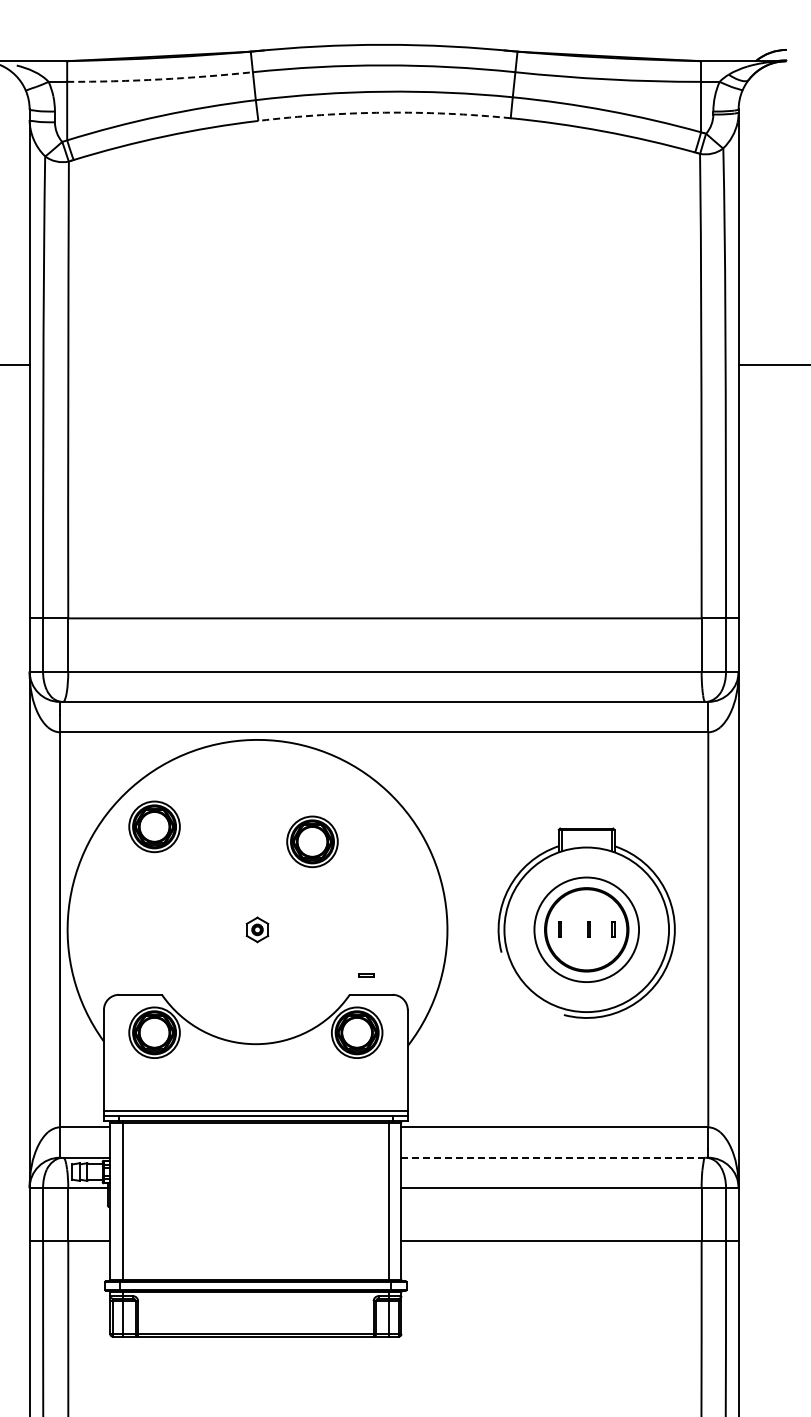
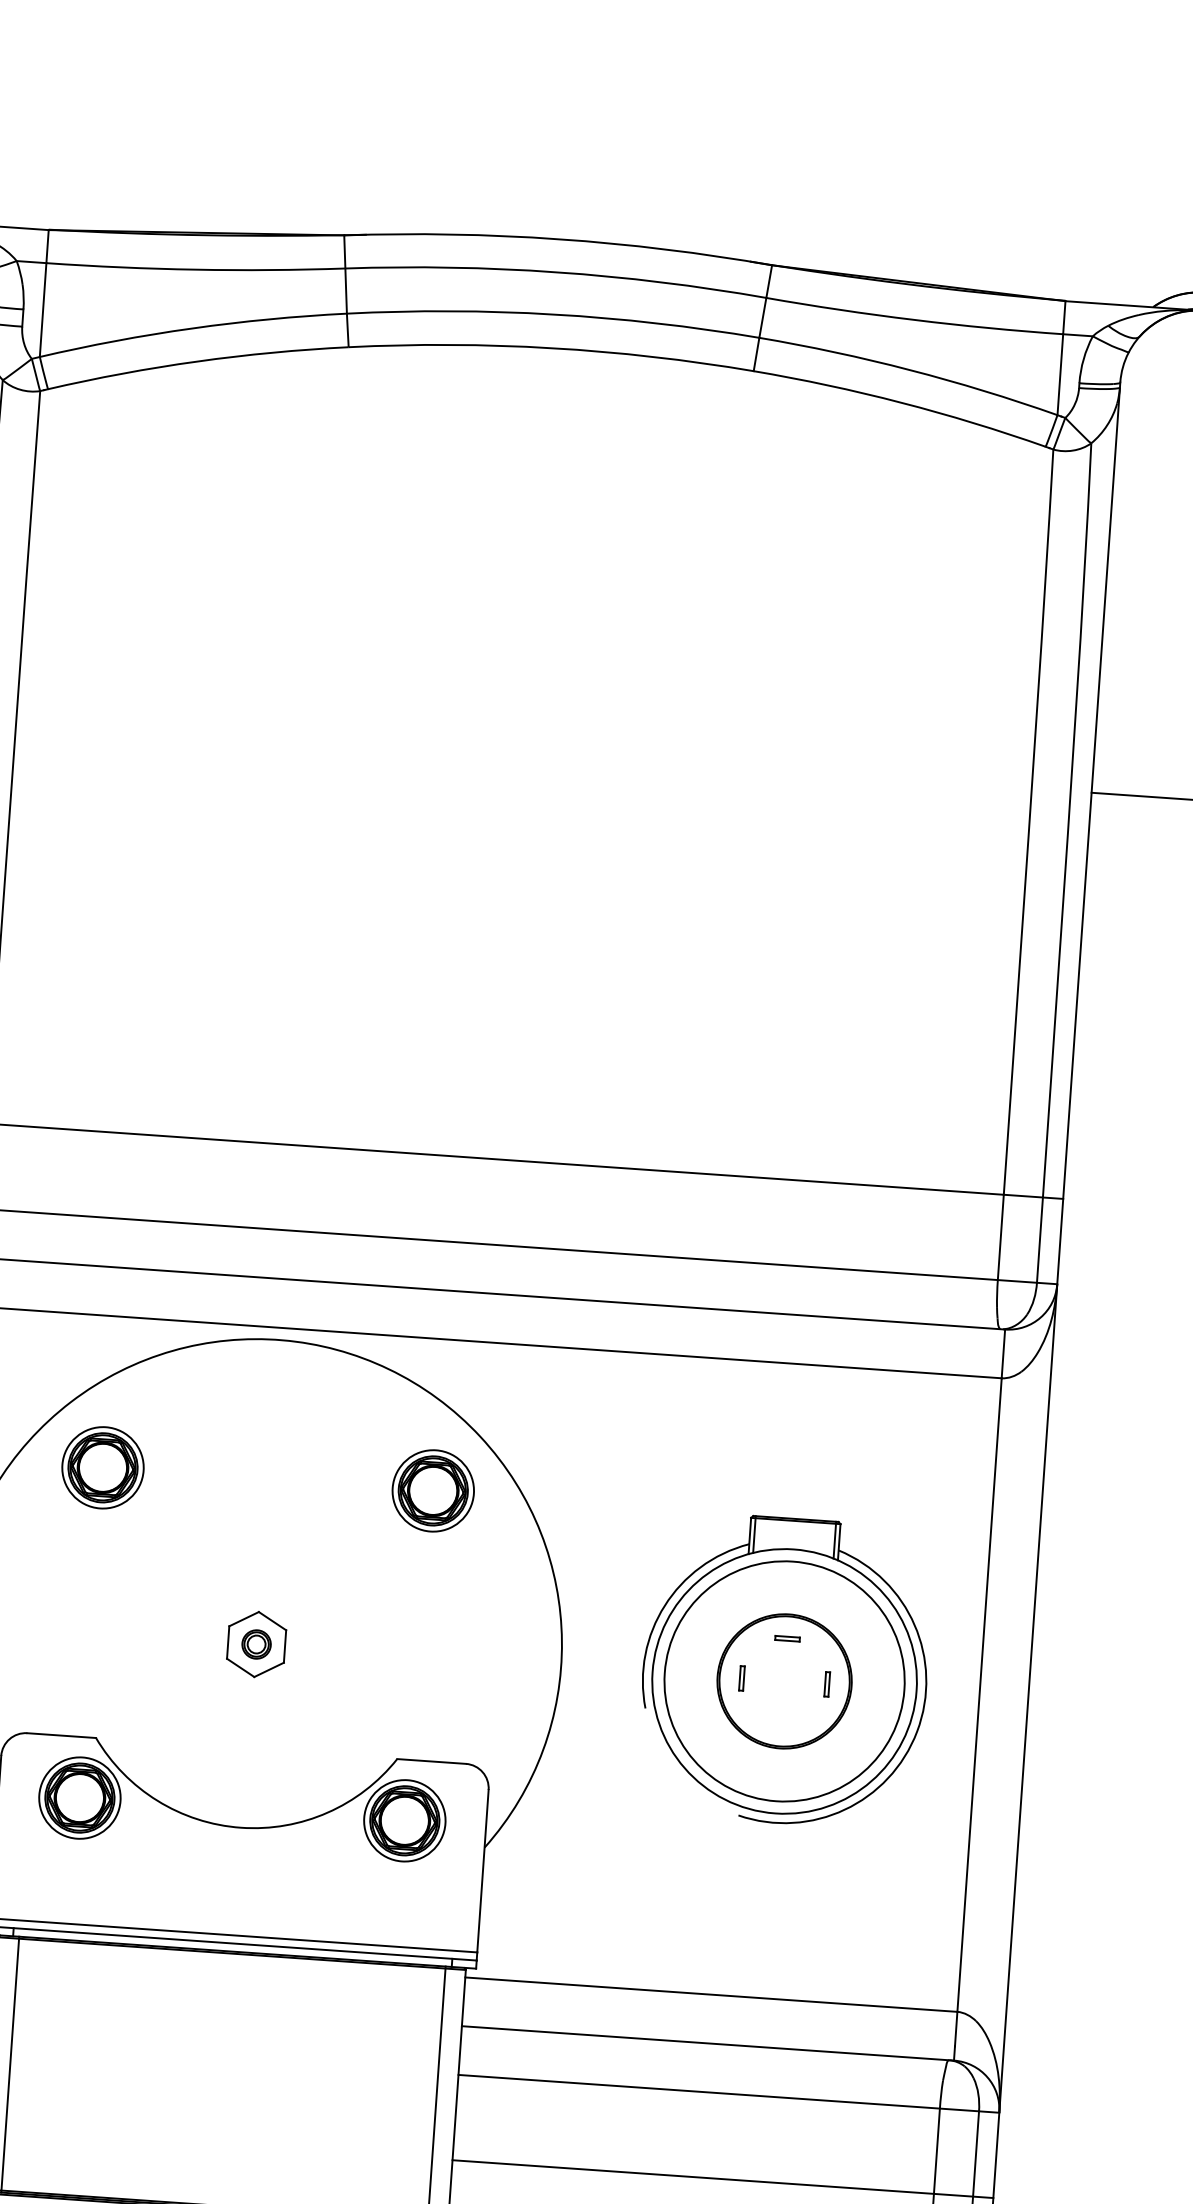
arc: (160, 79) -> (196, 269), dashed -> solid
arc: (384, 112) -> (551, 347), dashed -> solid
part: (312, 841) -> (433, 1490), moved
part: (257, 929) -> (256, 1643), size x1.67
circle: (586, 929) -> (784, 1680), size x1.43
line: (588, 929) -> (787, 1681), removed
part: (366, 975) -> (787, 1639), moved
line: (555, 1157) -> (708, 2043), dashed -> solid

